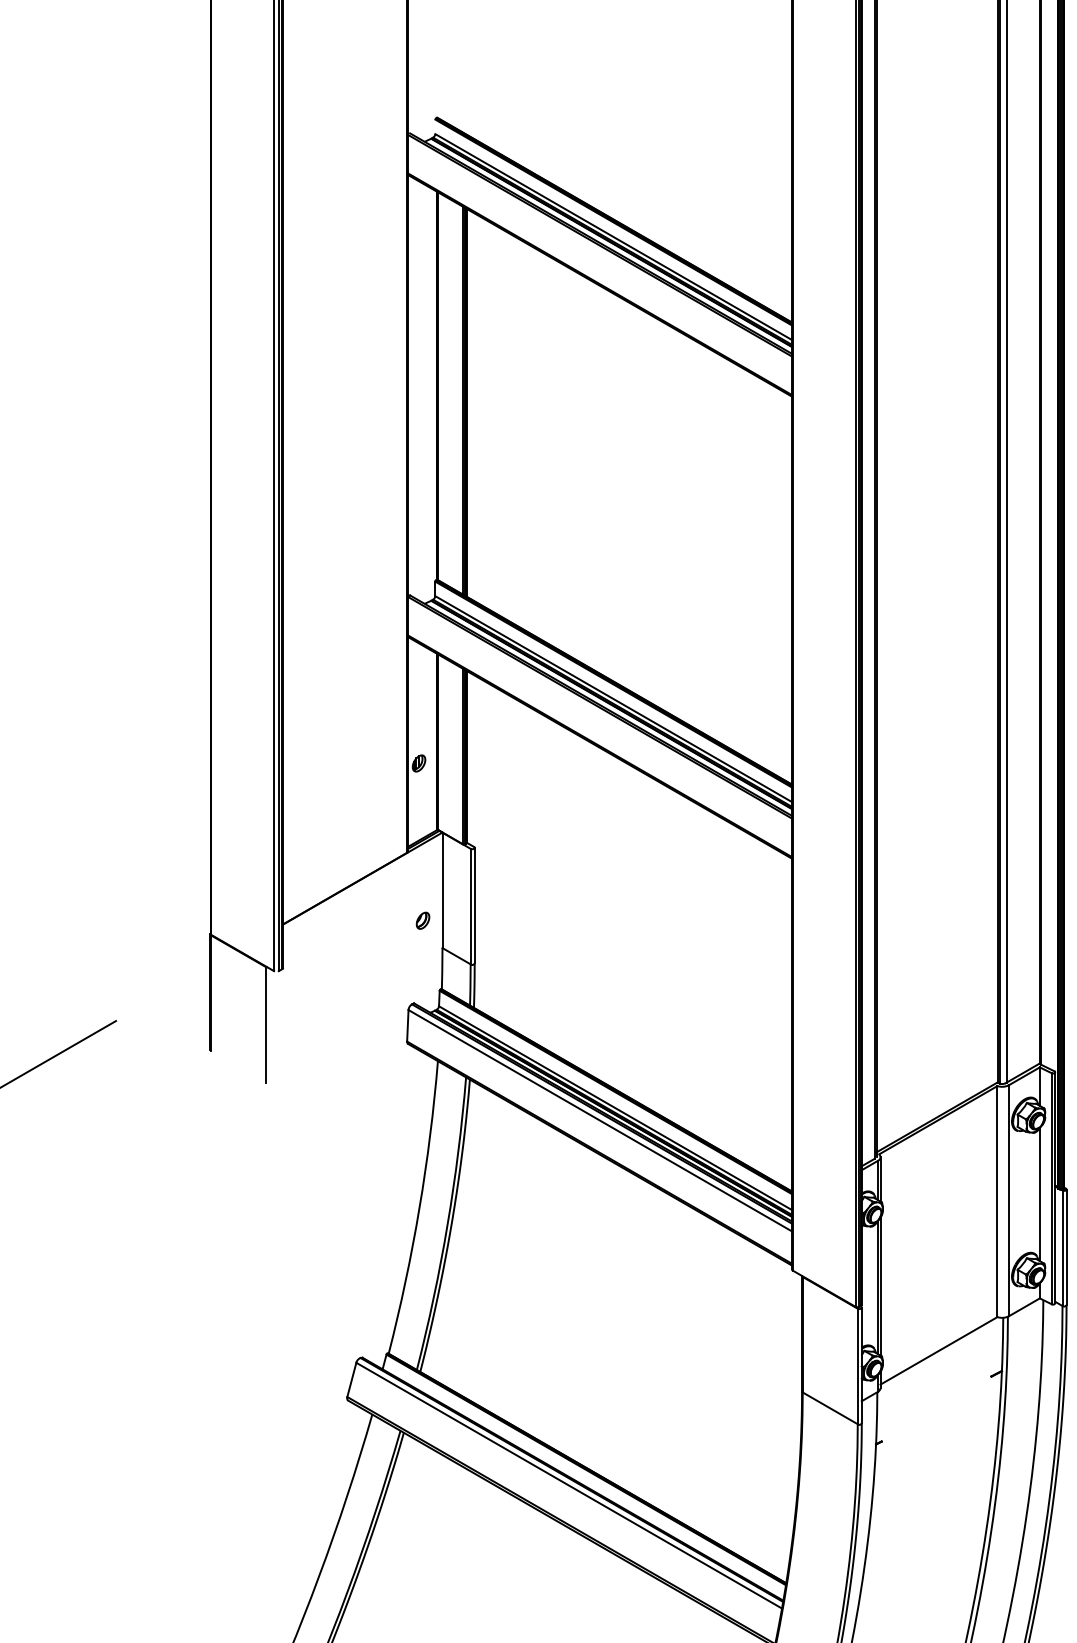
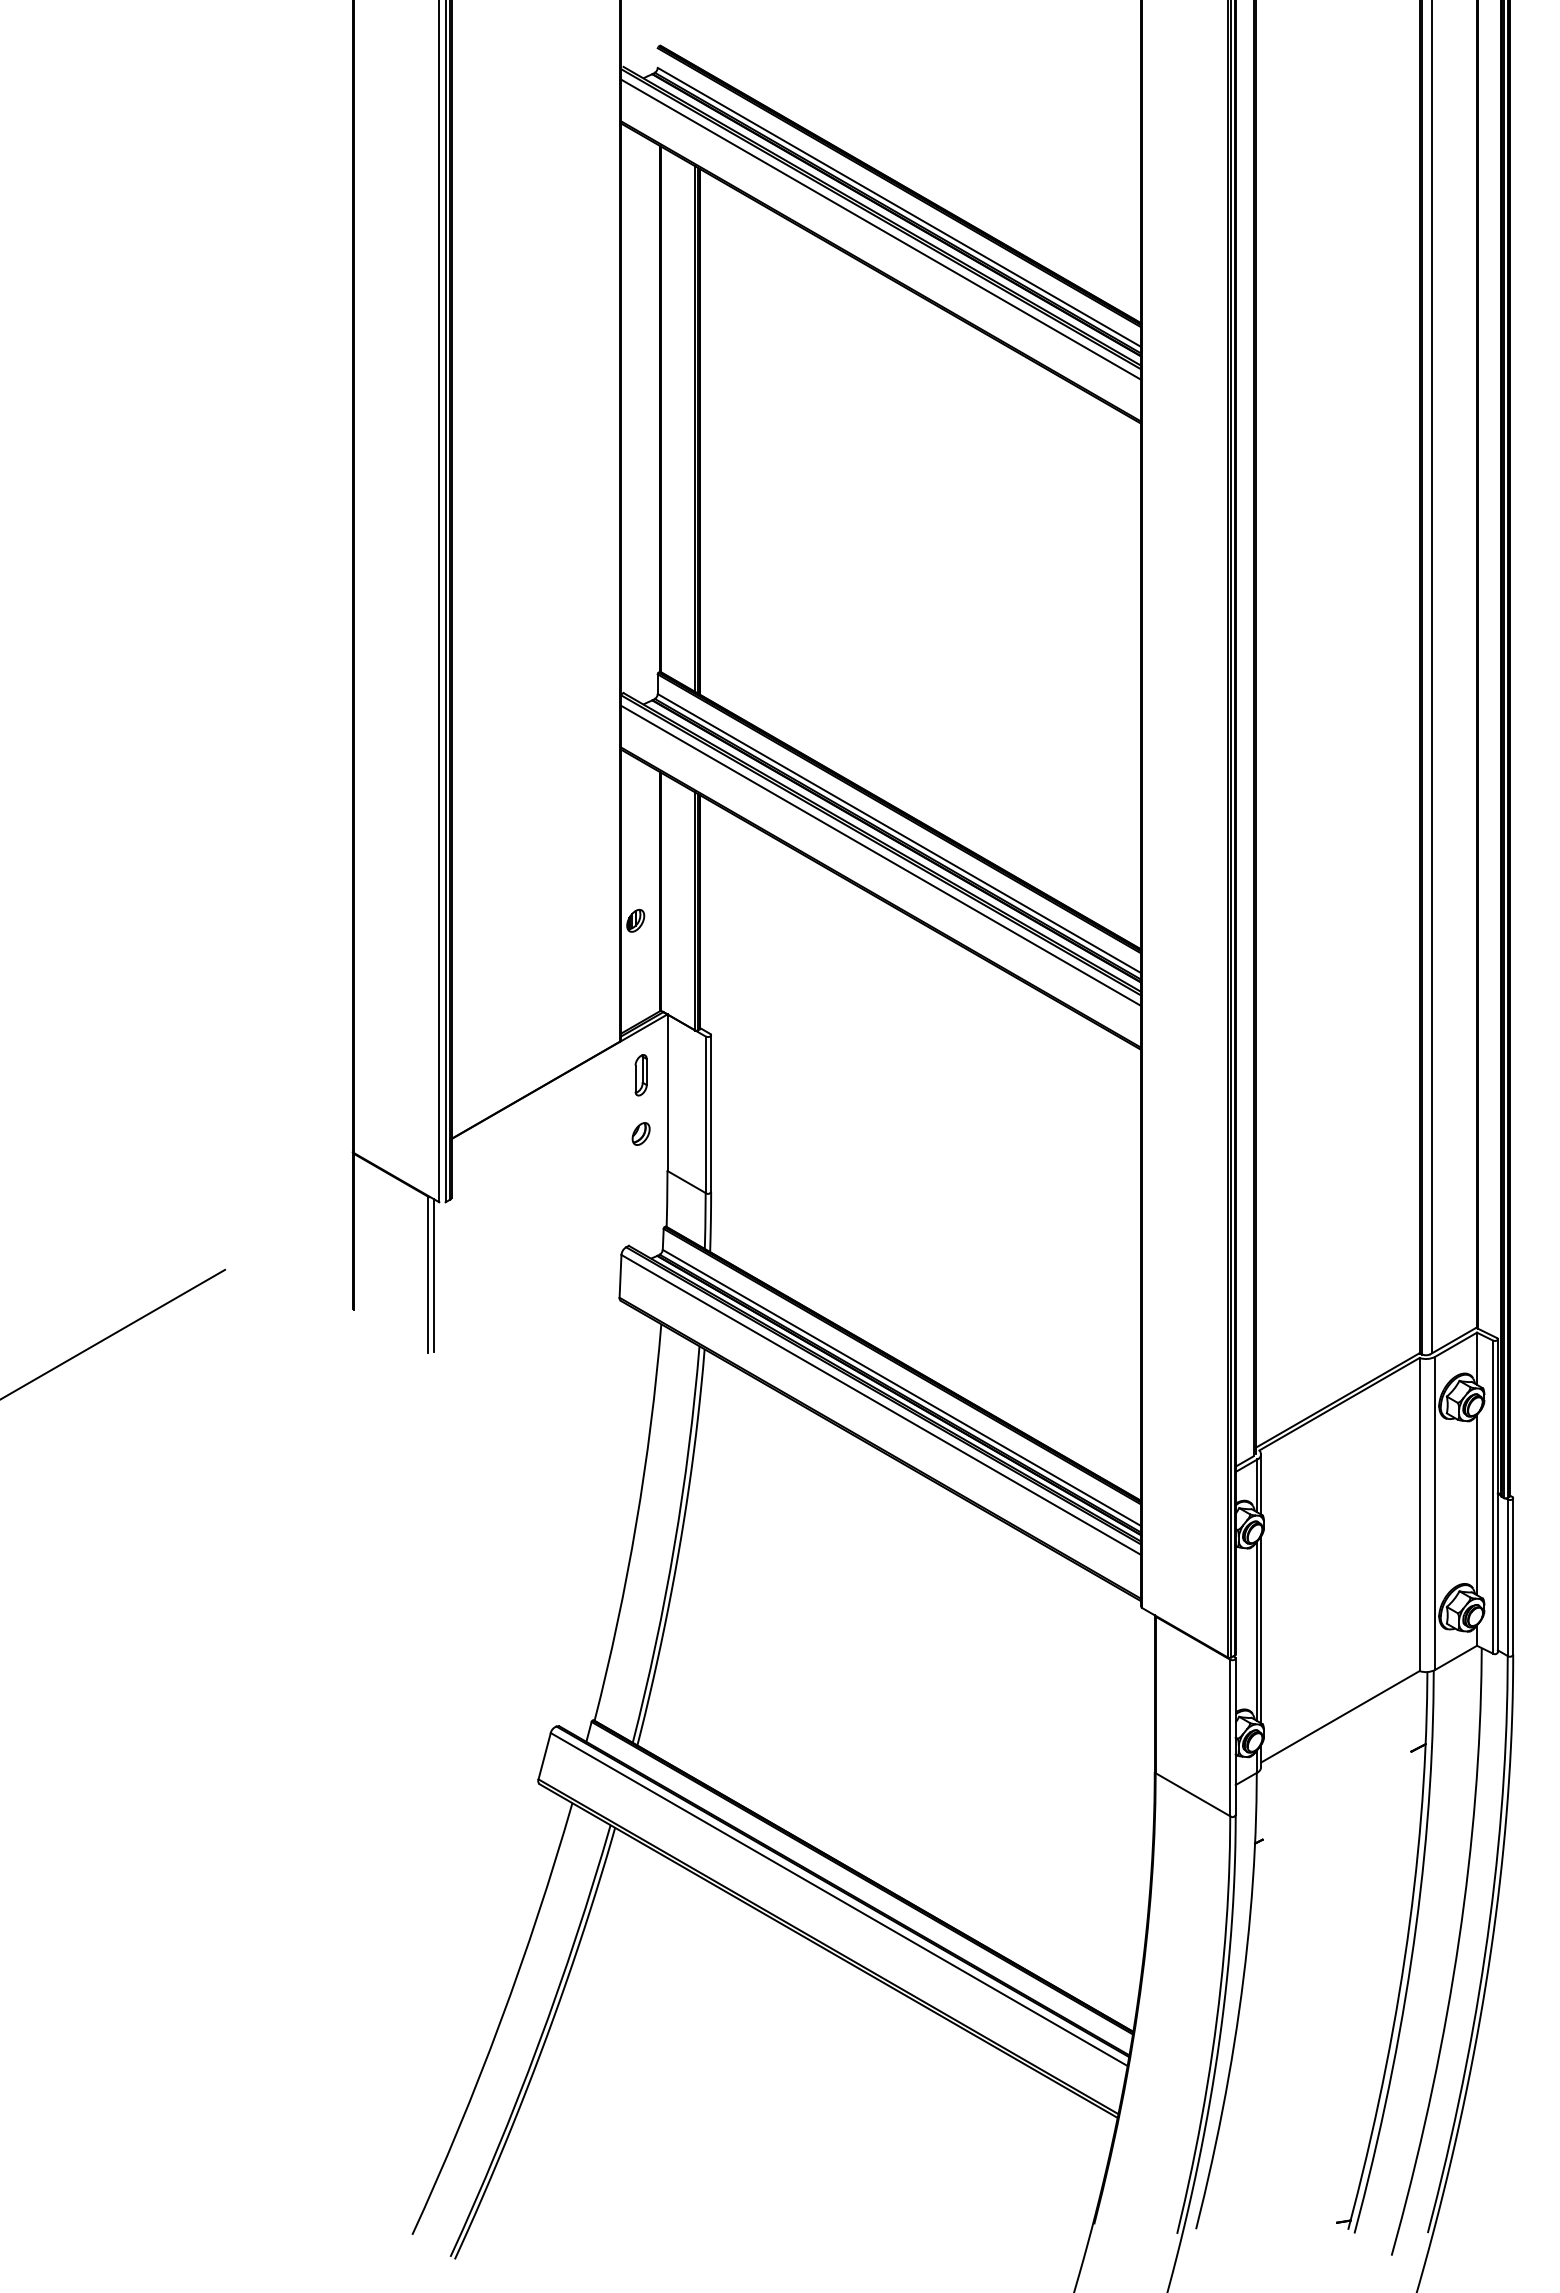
line: (599, 253) -> (880, 229), added
line: (599, 715) -> (880, 855), added
part: (422, 877) -> (640, 1075), added
line: (269, 1025) -> (433, 1275), added

